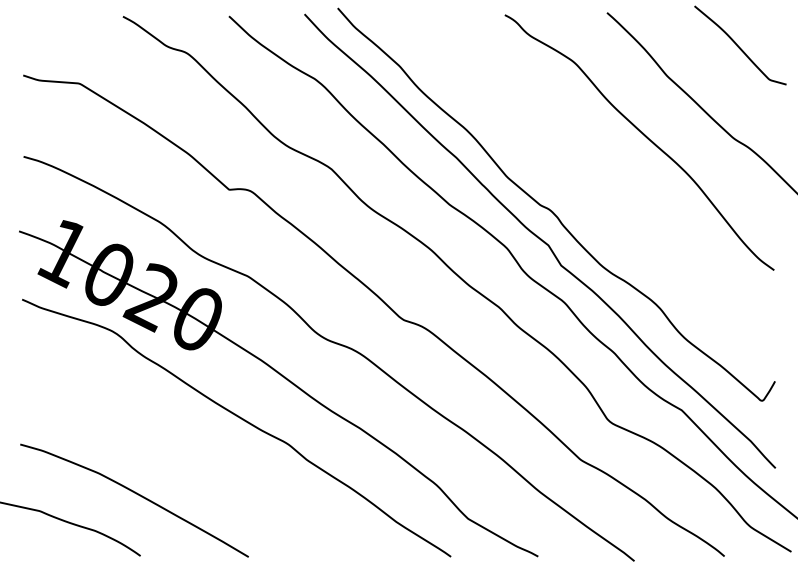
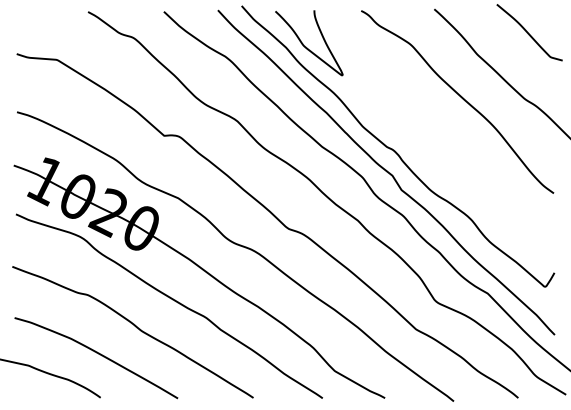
curve: (428, 64) -> (306, 46), added
curve: (190, 459) -> (136, 328), added

